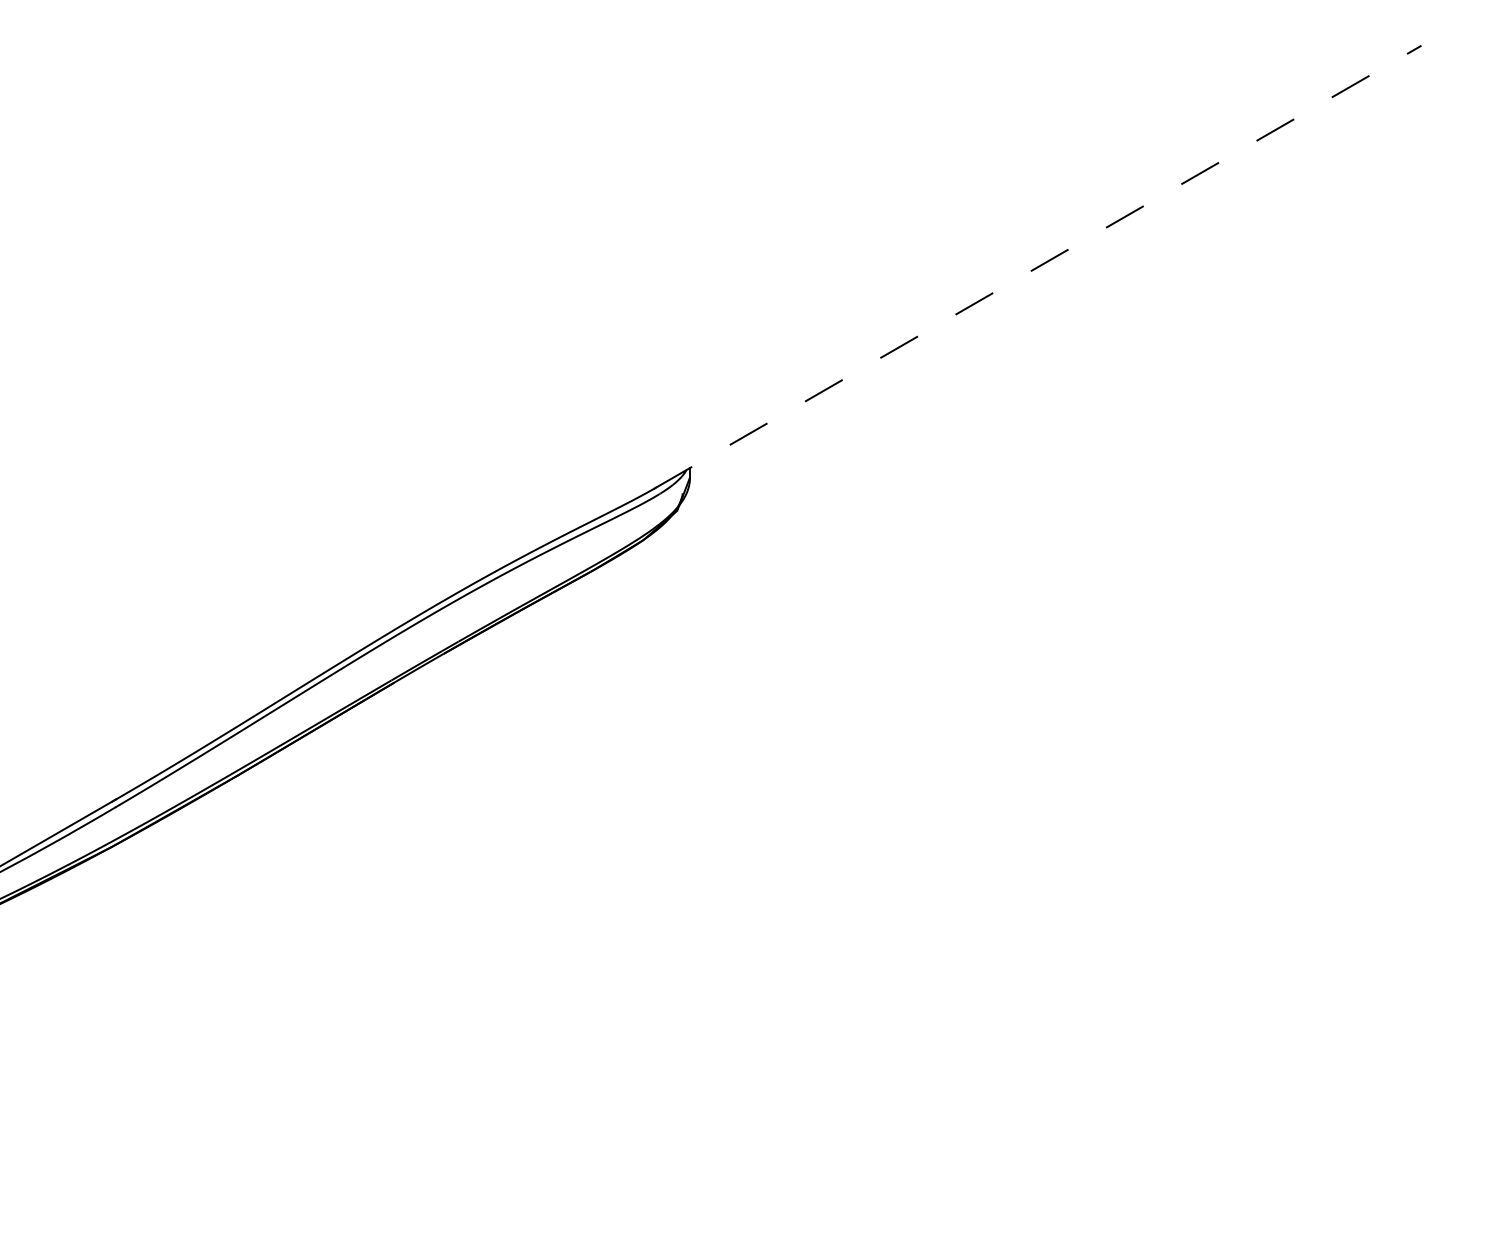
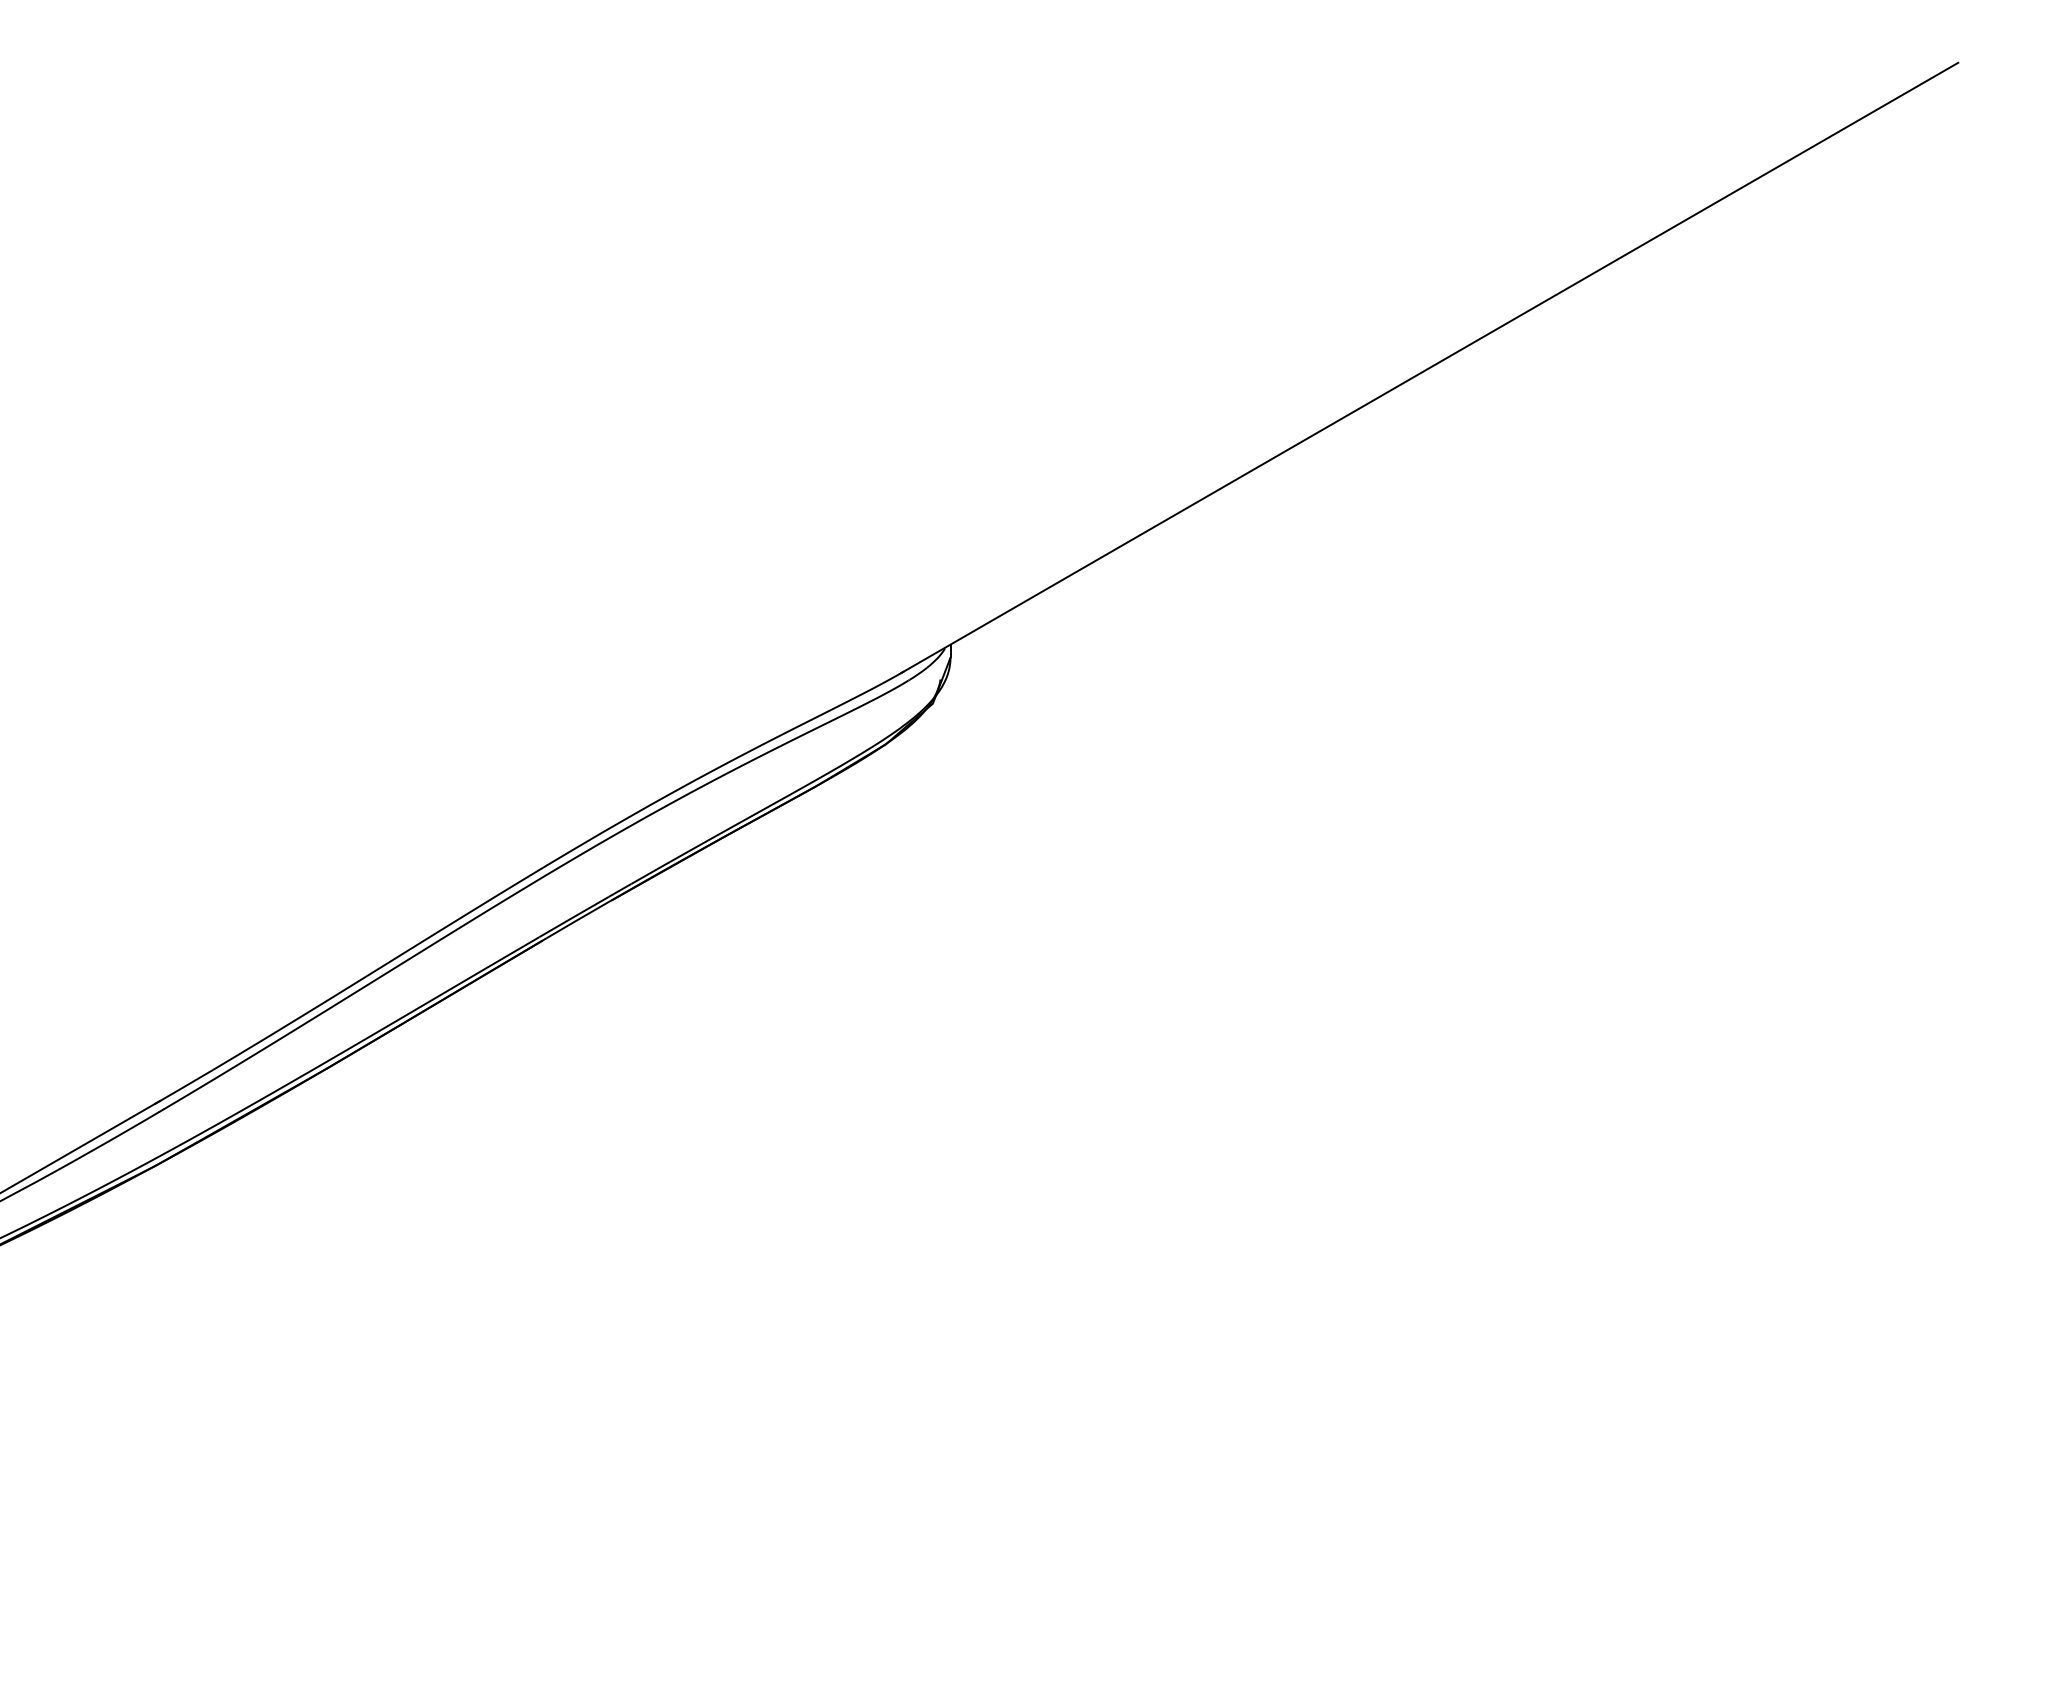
line: (1038, 266) -> (1430, 367), dashed -> solid

